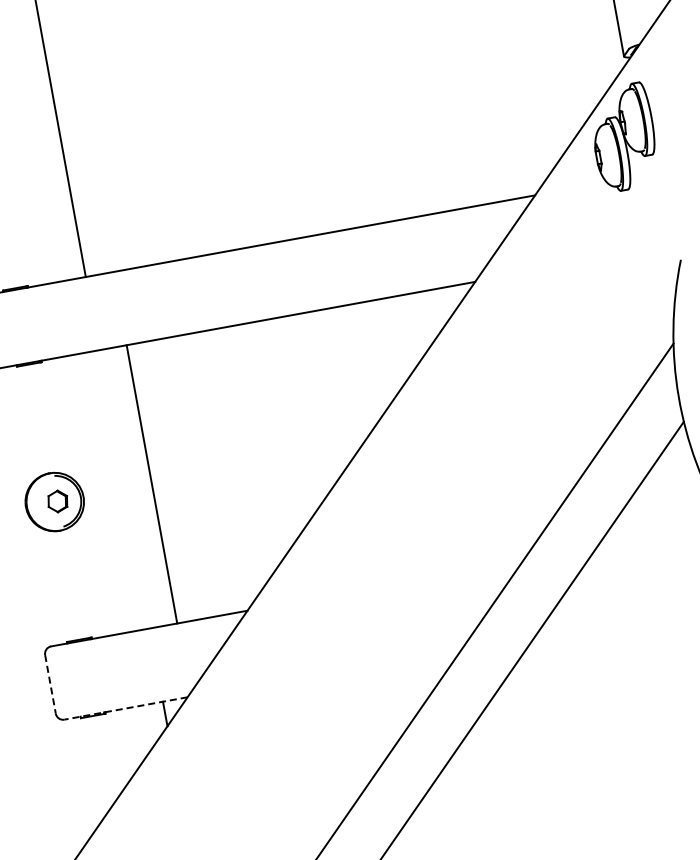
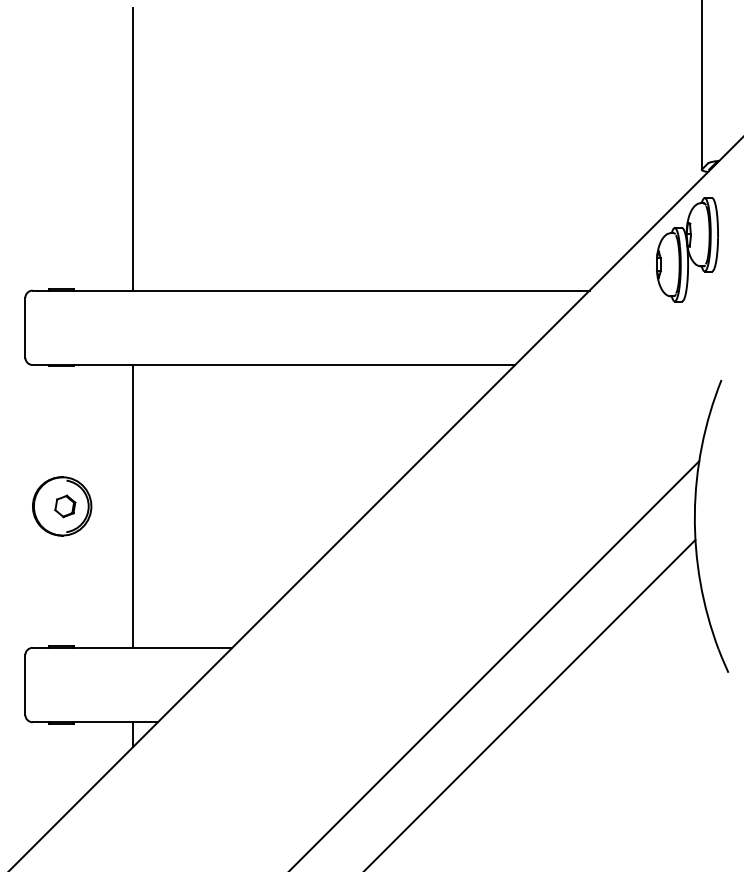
line: (151, 484) -> (132, 506), moved
line: (50, 684) -> (25, 685), dashed -> solid
line: (126, 708) -> (95, 722), dashed -> solid

